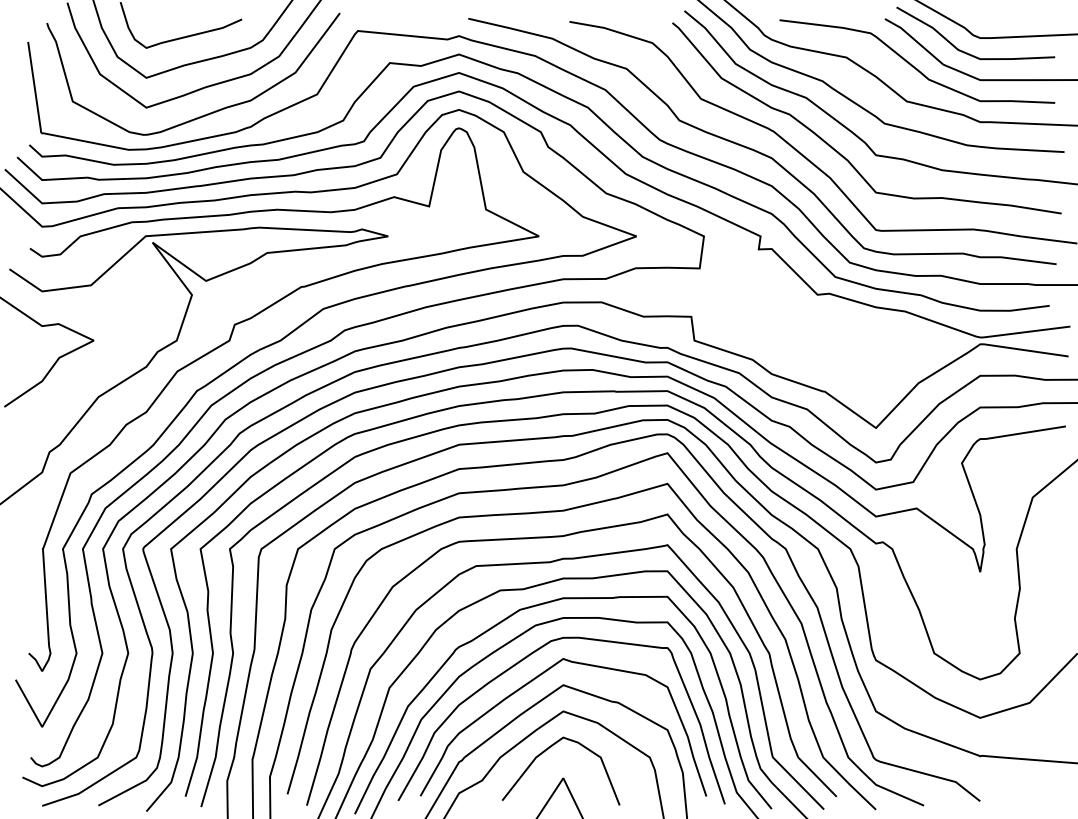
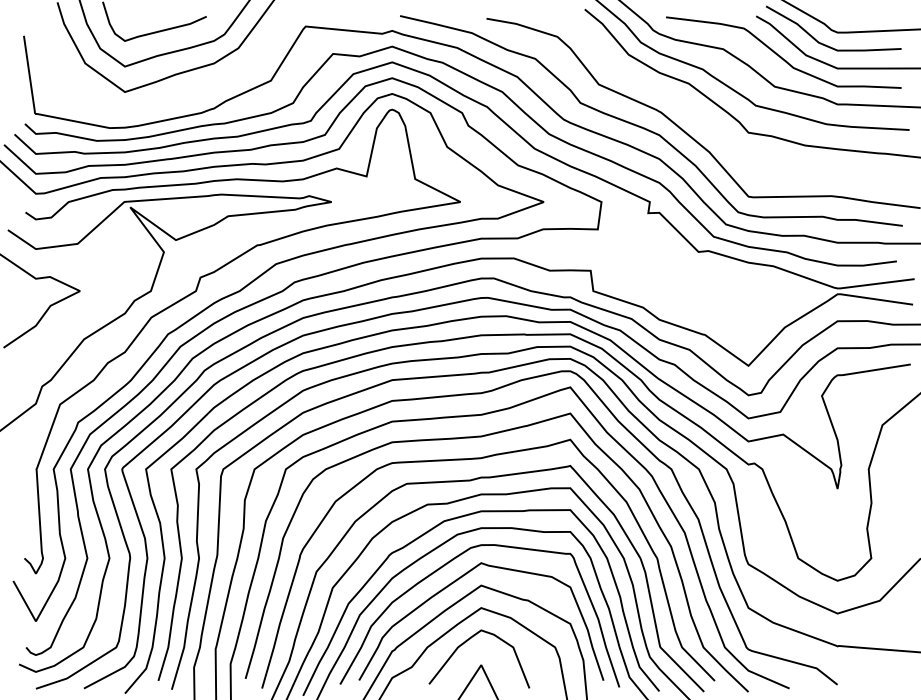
curve: (207, 113) -> (177, 97), removed
curve: (837, 150) -> (715, 128), removed

